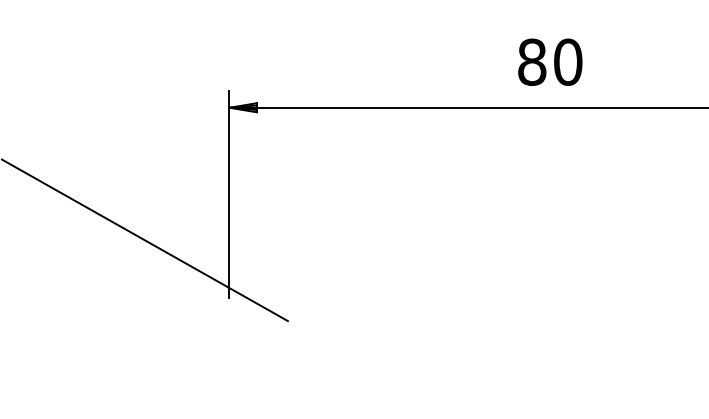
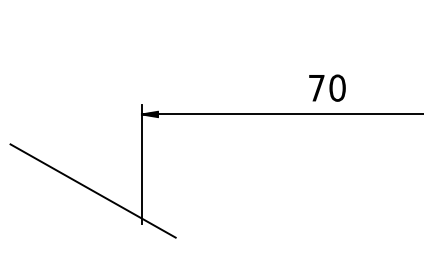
text: (531, 61) -> (316, 87), 80 -> 70

